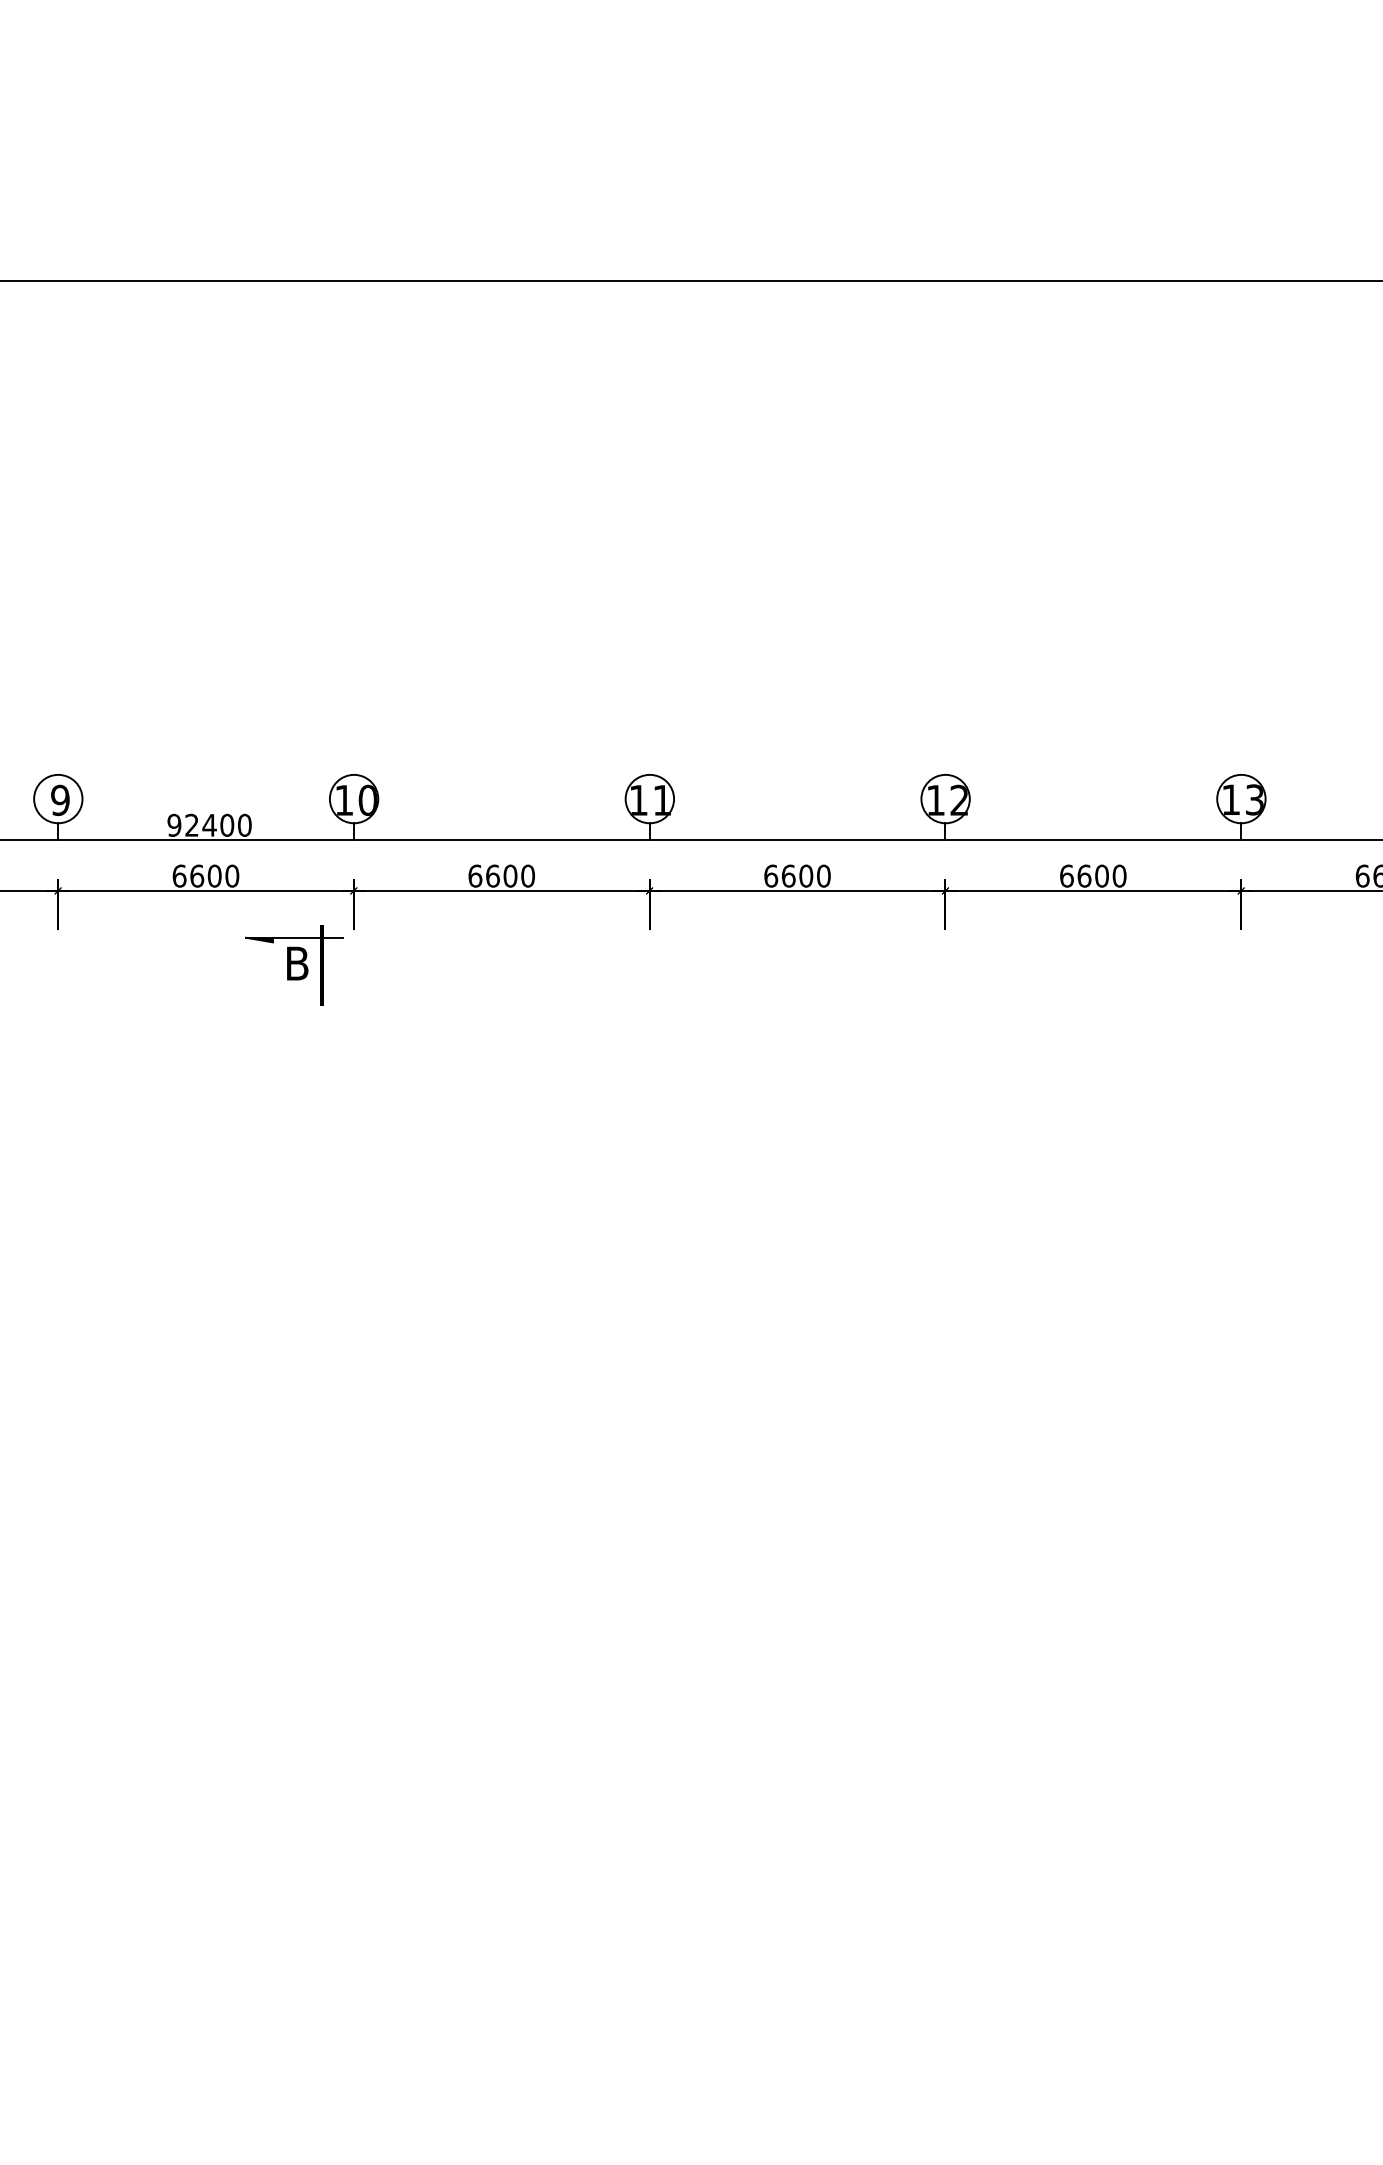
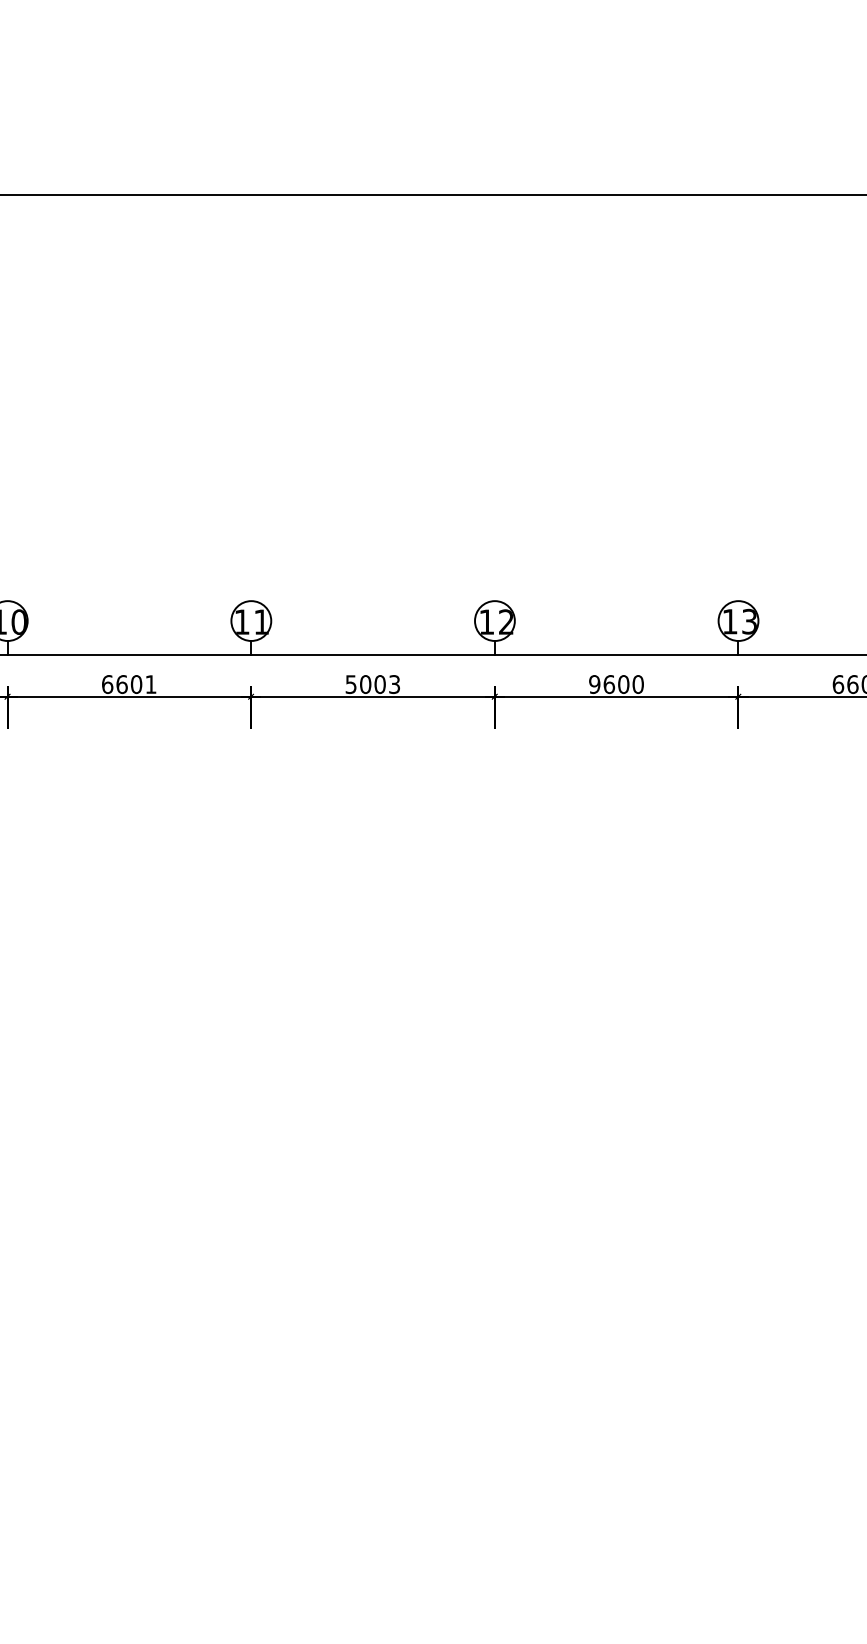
text: (528, 875) -> (151, 683), 6600 -> 6601
text: (797, 875) -> (372, 683), 6600 -> 5003
text: (1066, 875) -> (594, 683), 6600 -> 9600

